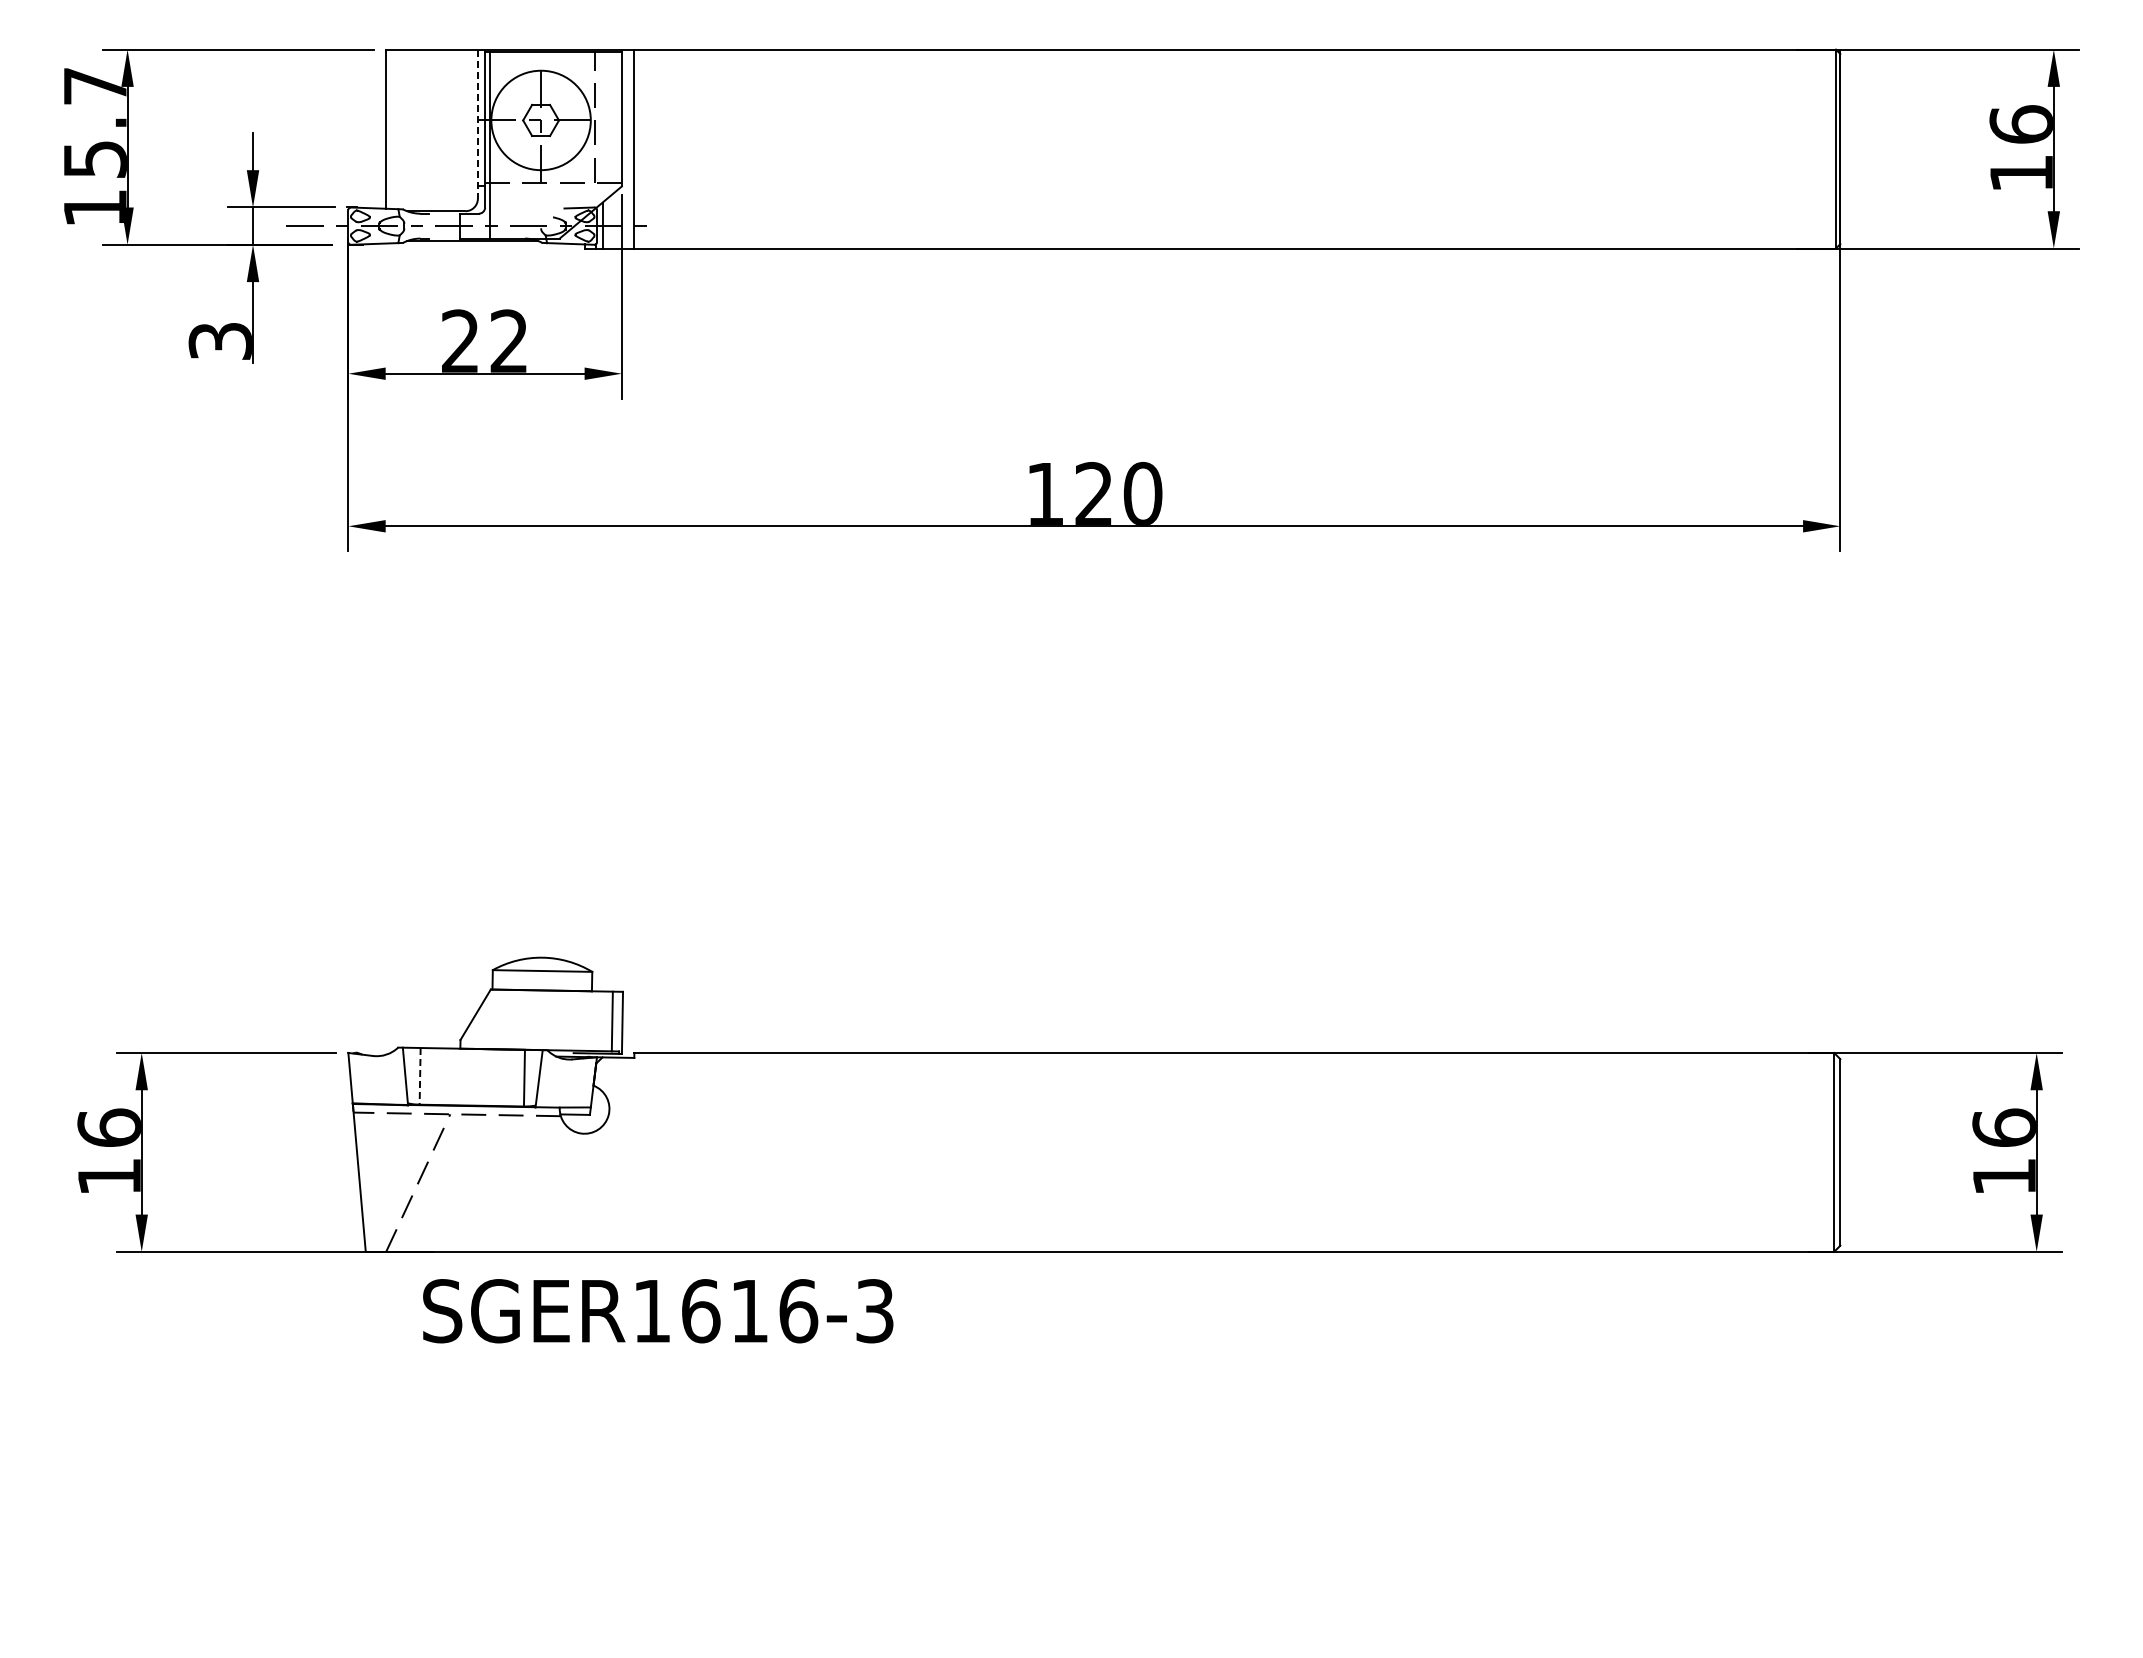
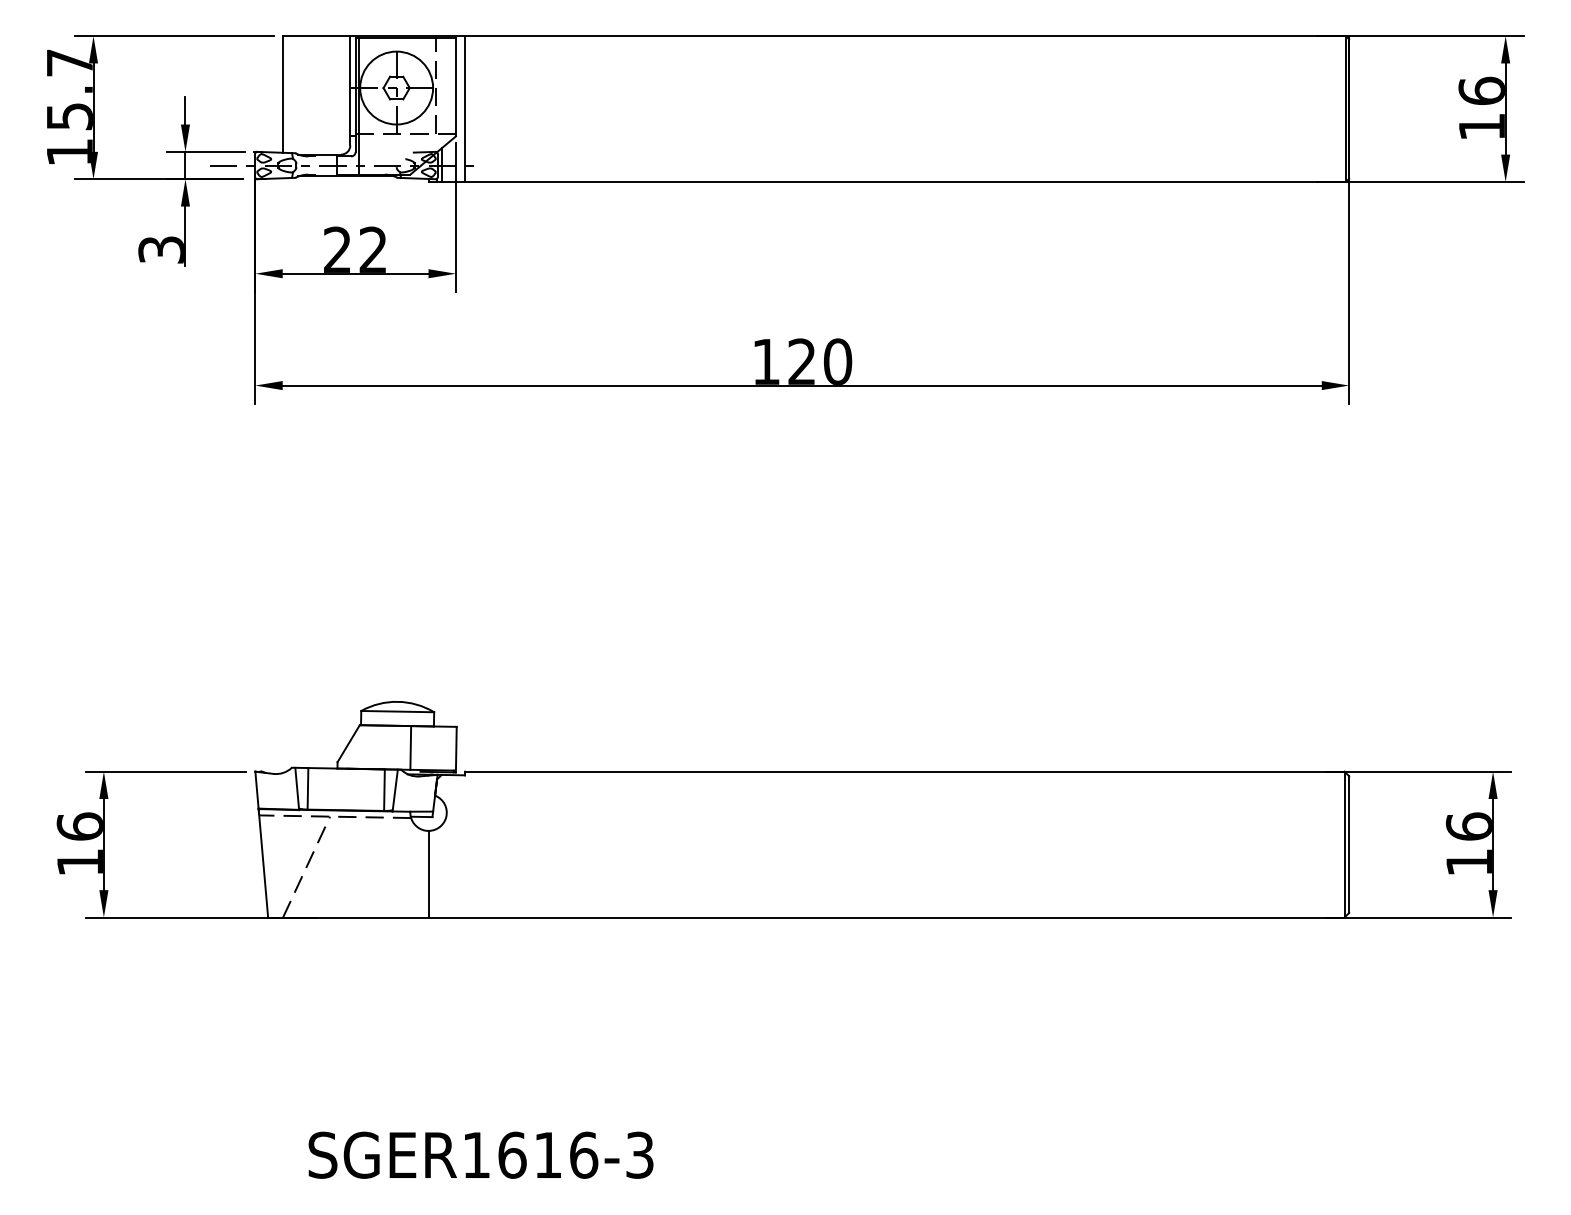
line: (477, 124) -> (350, 91), dashed -> solid
line: (611, 1021) -> (410, 747), moved
line: (420, 1076) -> (308, 788), dashed -> solid
line: (584, 1192) -> (428, 873), added
text: (658, 1311) -> (481, 1155), moved

